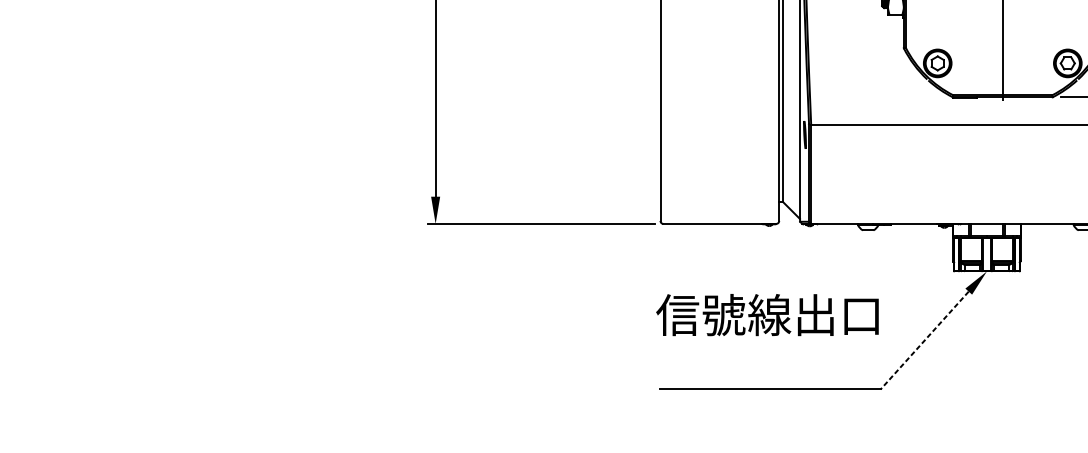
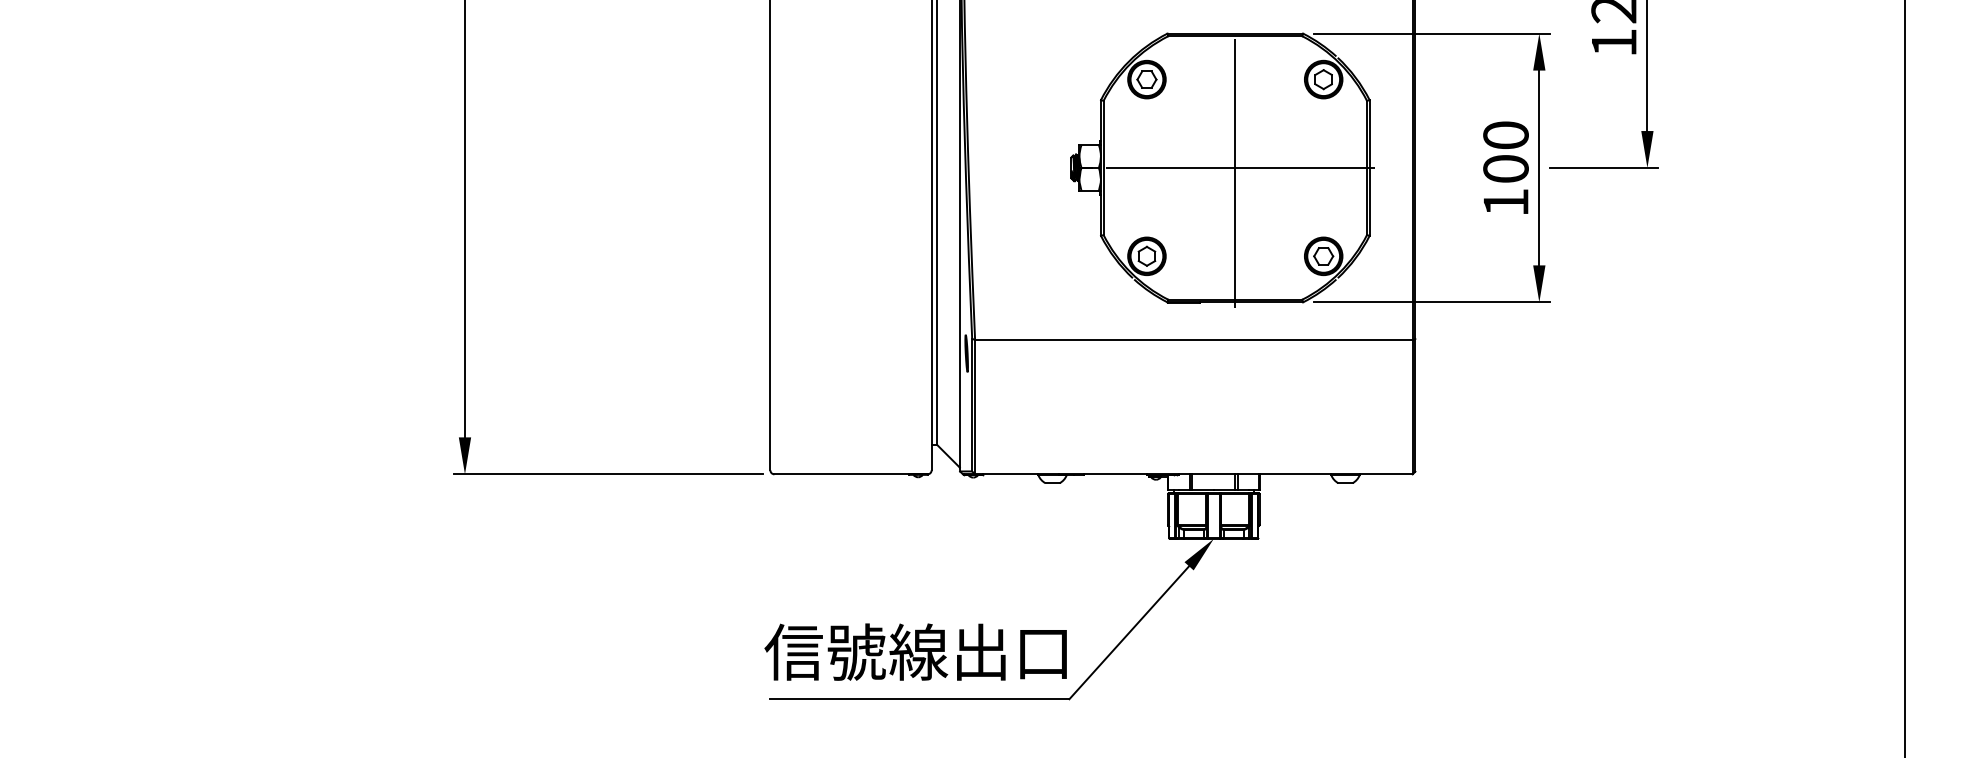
text: (767, 314) -> (915, 651), moved
line: (924, 341) -> (1128, 633), dashed -> solid

